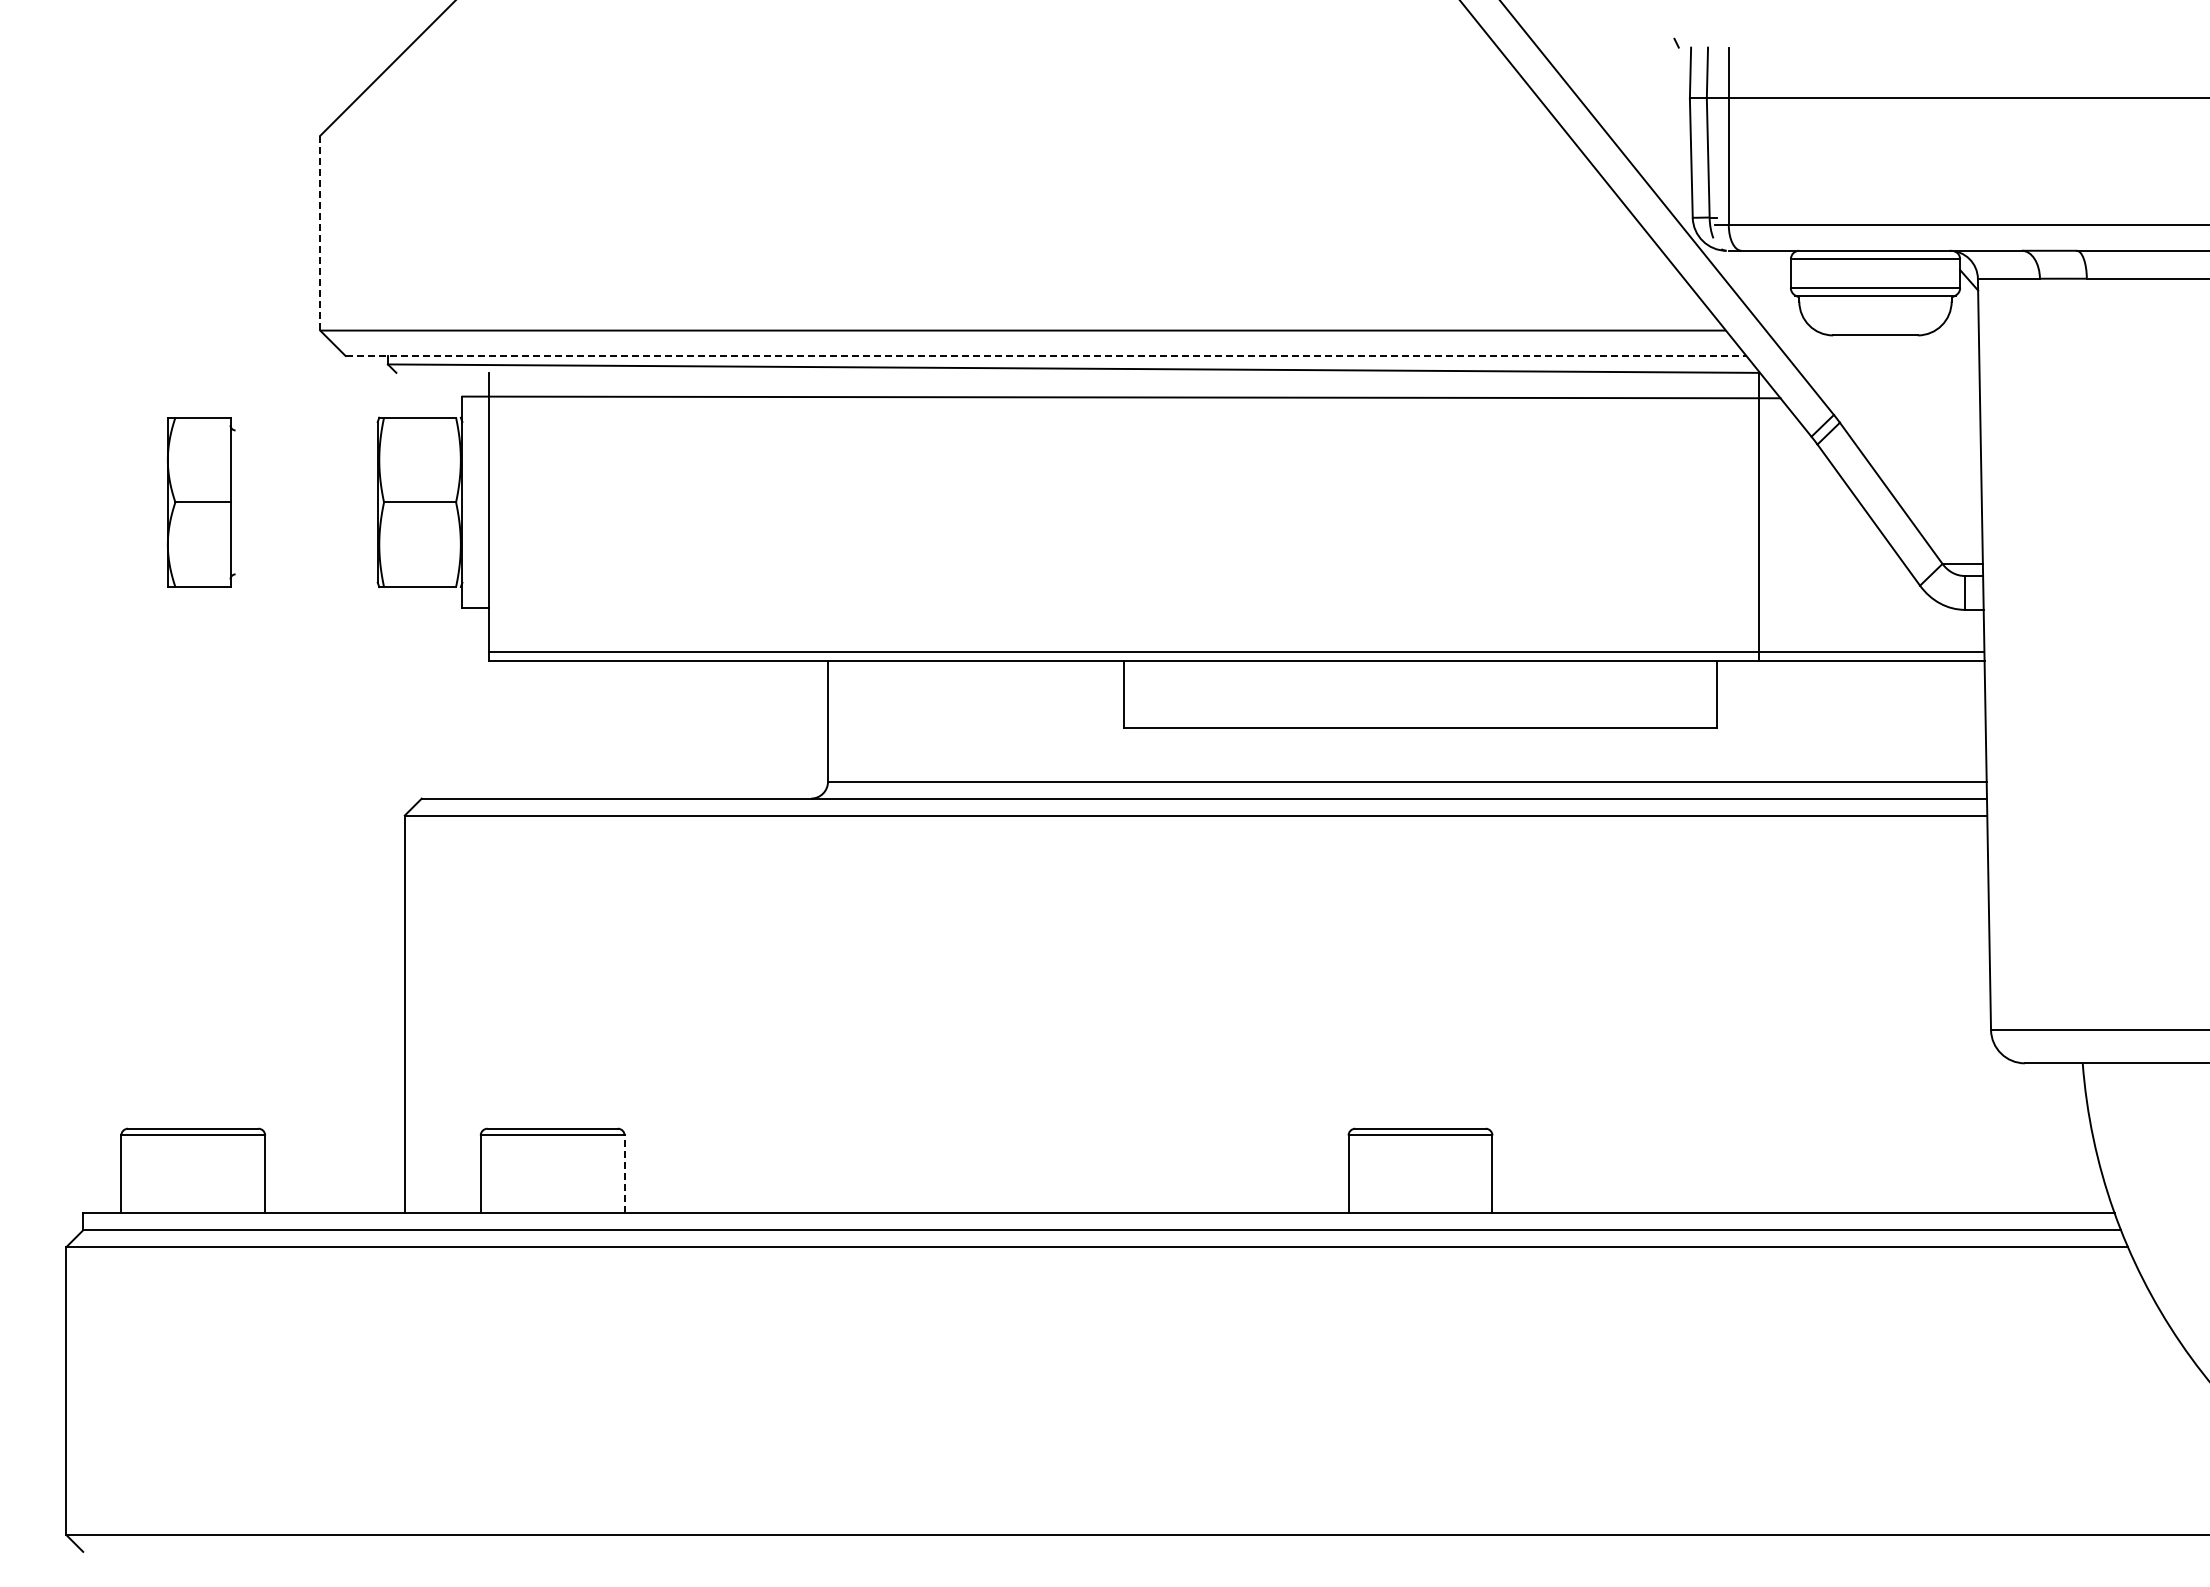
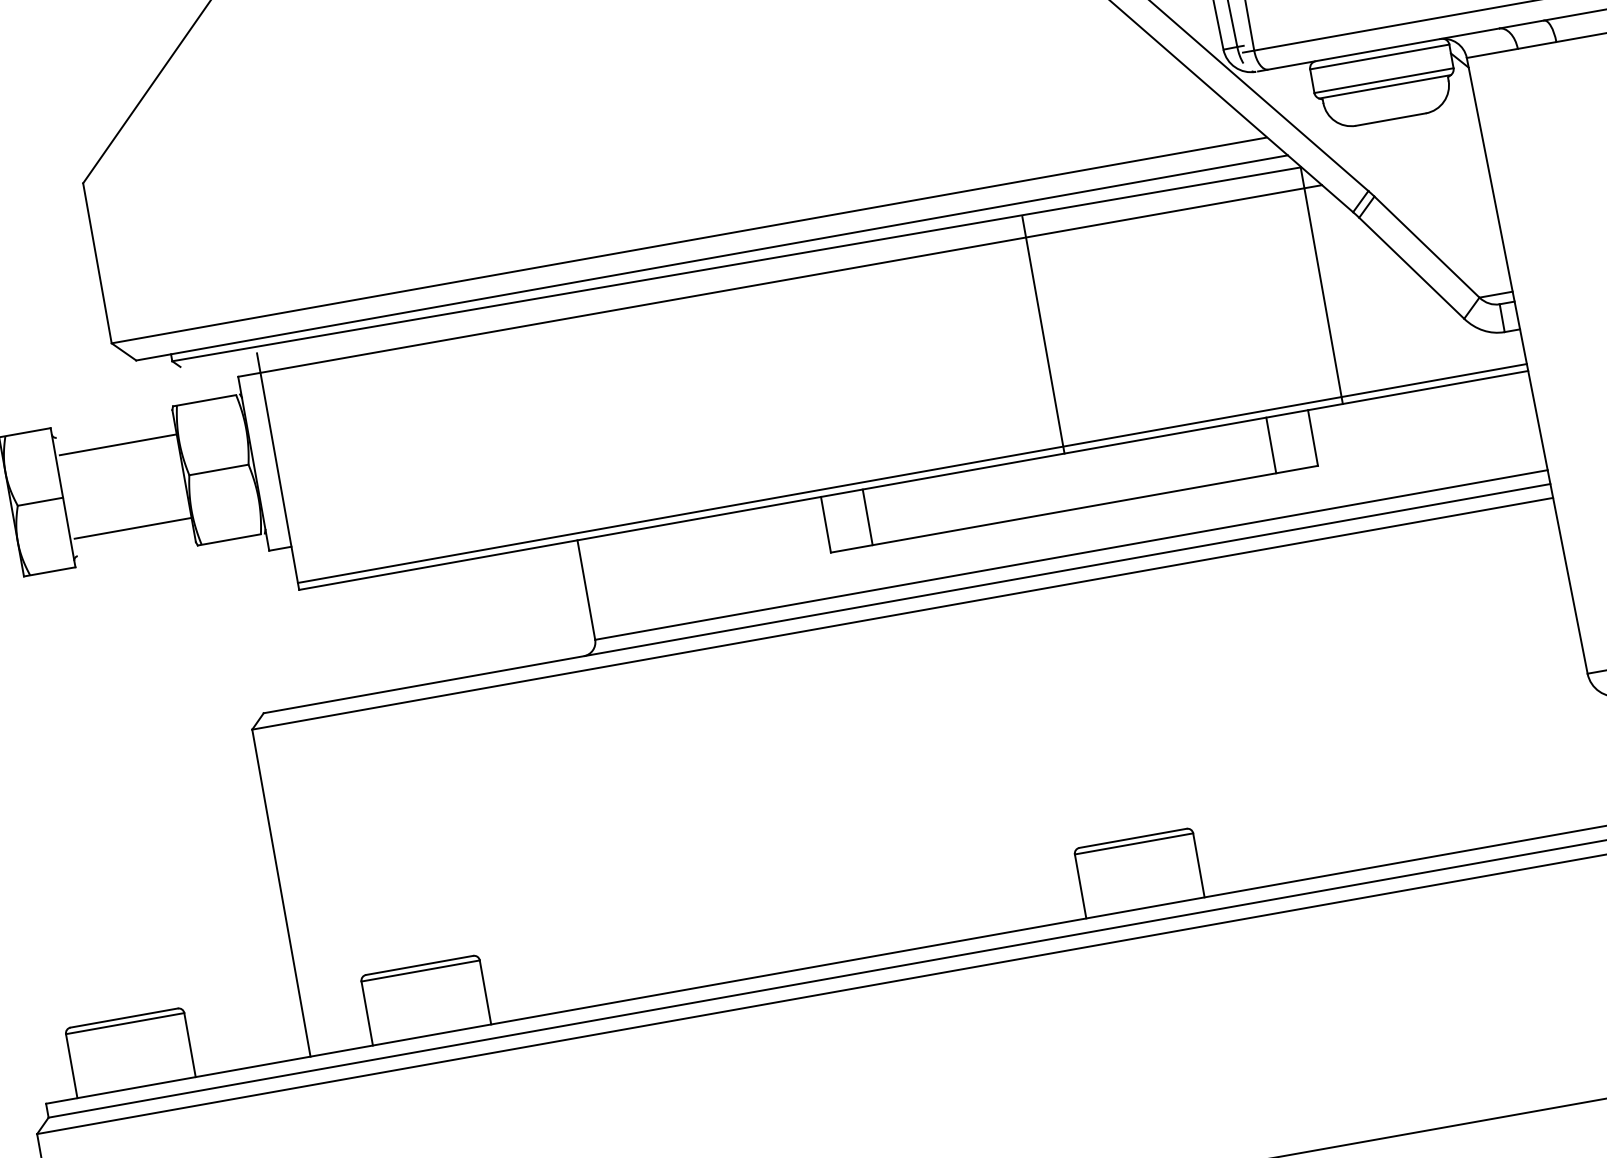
line: (320, 233) -> (97, 263), dashed -> solid
line: (1046, 355) -> (712, 257), dashed -> solid
line: (306, 451) -> (118, 444), added
line: (1420, 516) -> (1043, 335), added
line: (306, 553) -> (133, 528), added
line: (1175, 694) -> (868, 517), added
line: (1665, 694) -> (1270, 445), added
line: (624, 1174) -> (485, 992), dashed -> solid

